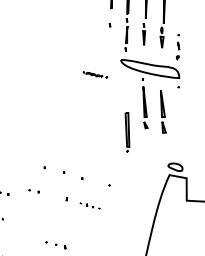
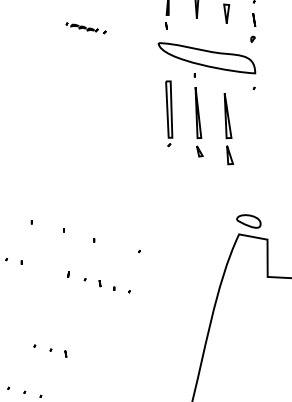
part: (95, 74) -> (86, 27), moved
part: (127, 132) -> (169, 113), moved
part: (89, 205) -> (106, 284), size x1.43

